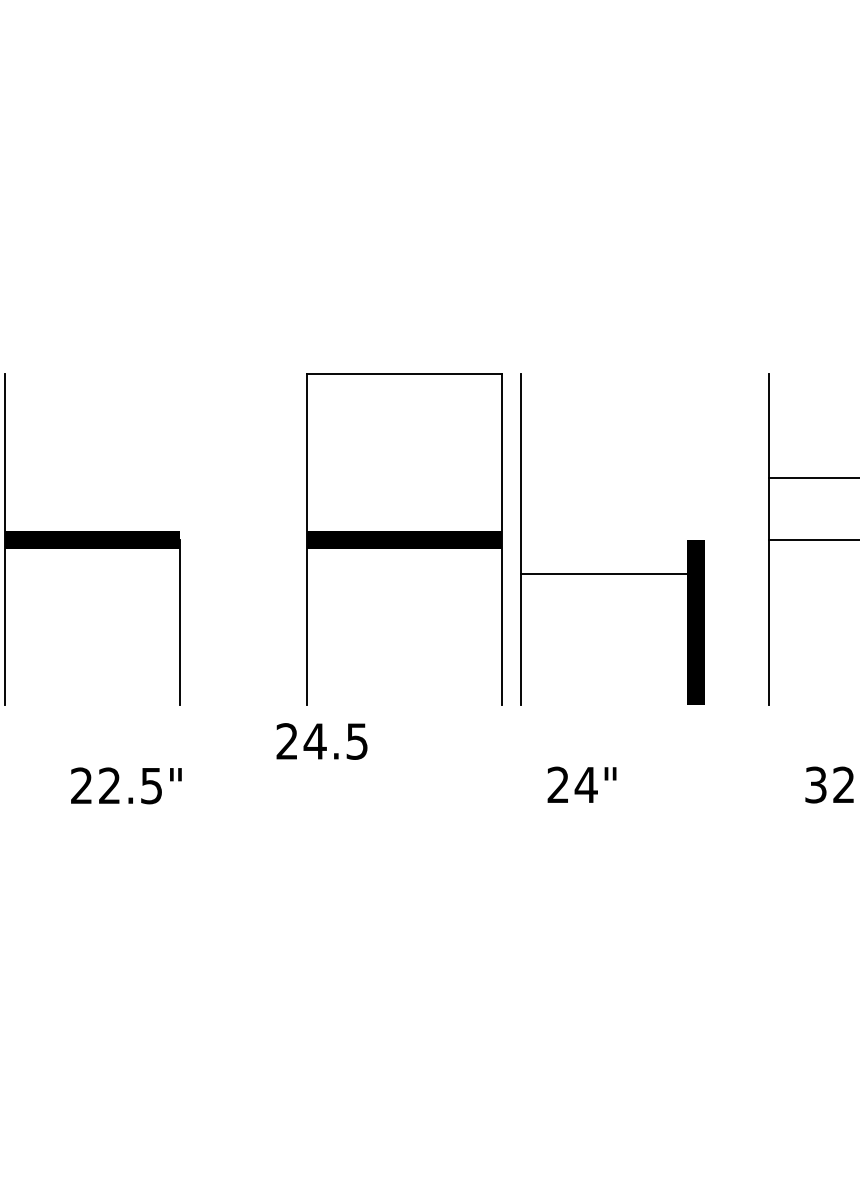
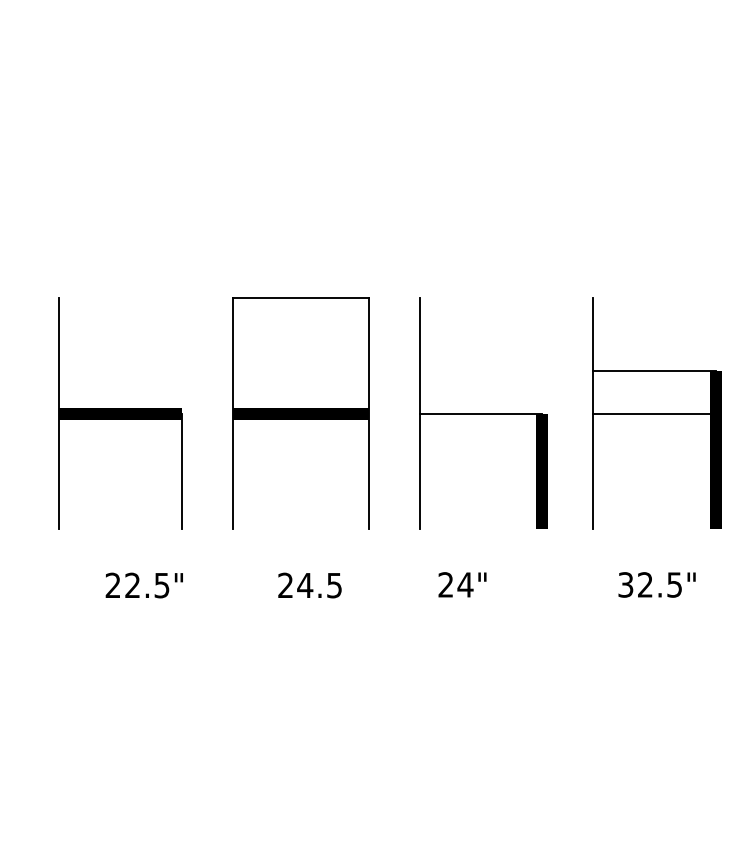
part: (404, 539) -> (300, 413), moved
line: (607, 573) -> (480, 413), moved
text: (321, 741) -> (309, 585), moved

